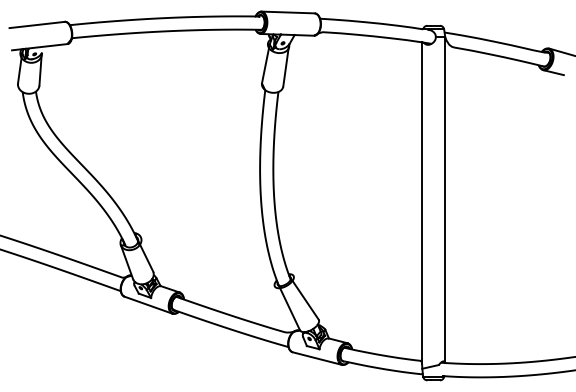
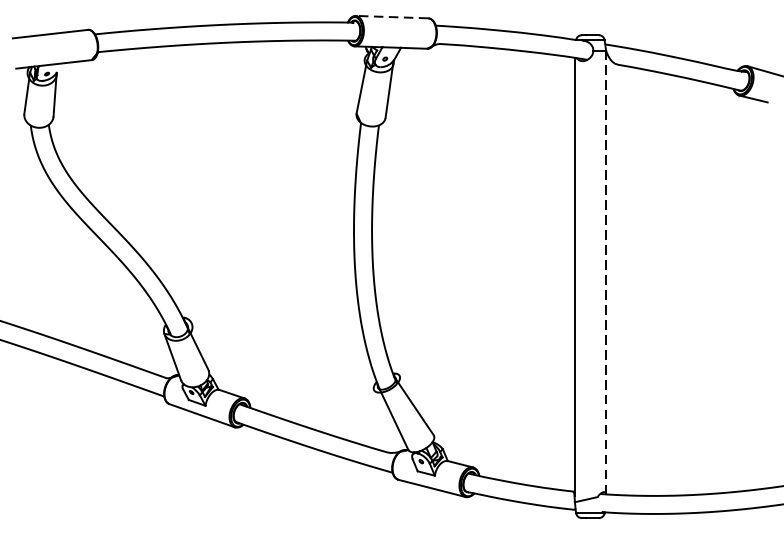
line: (288, 12) -> (392, 17), solid -> dashed
line: (445, 200) -> (606, 273), solid -> dashed

